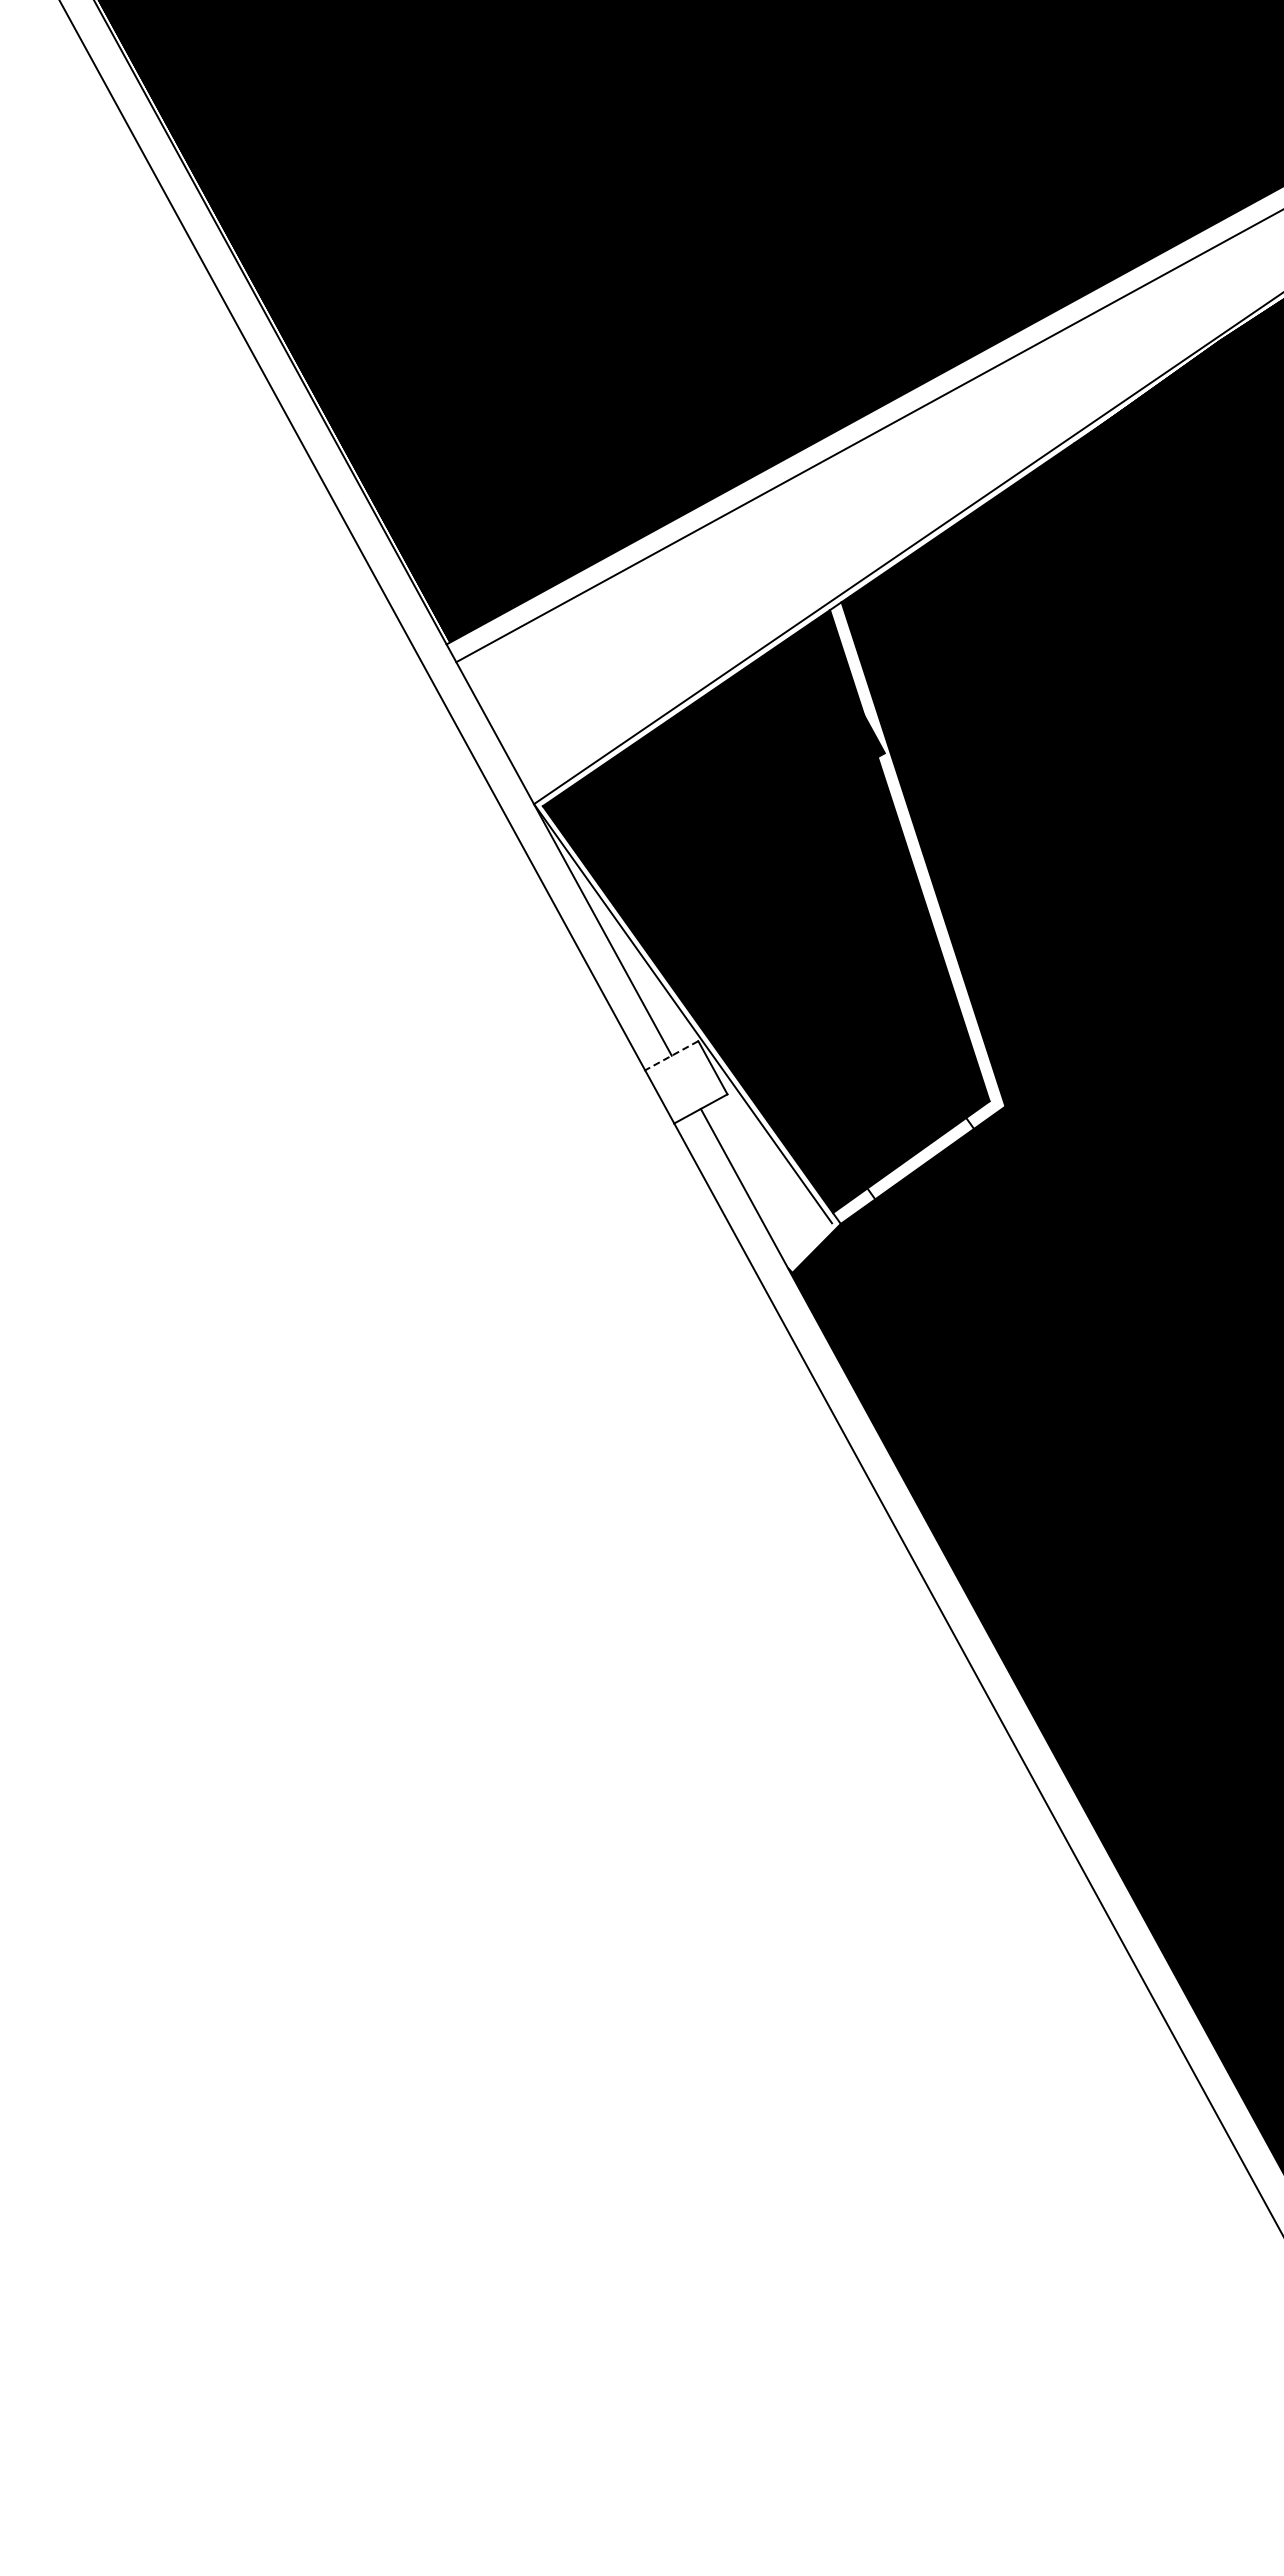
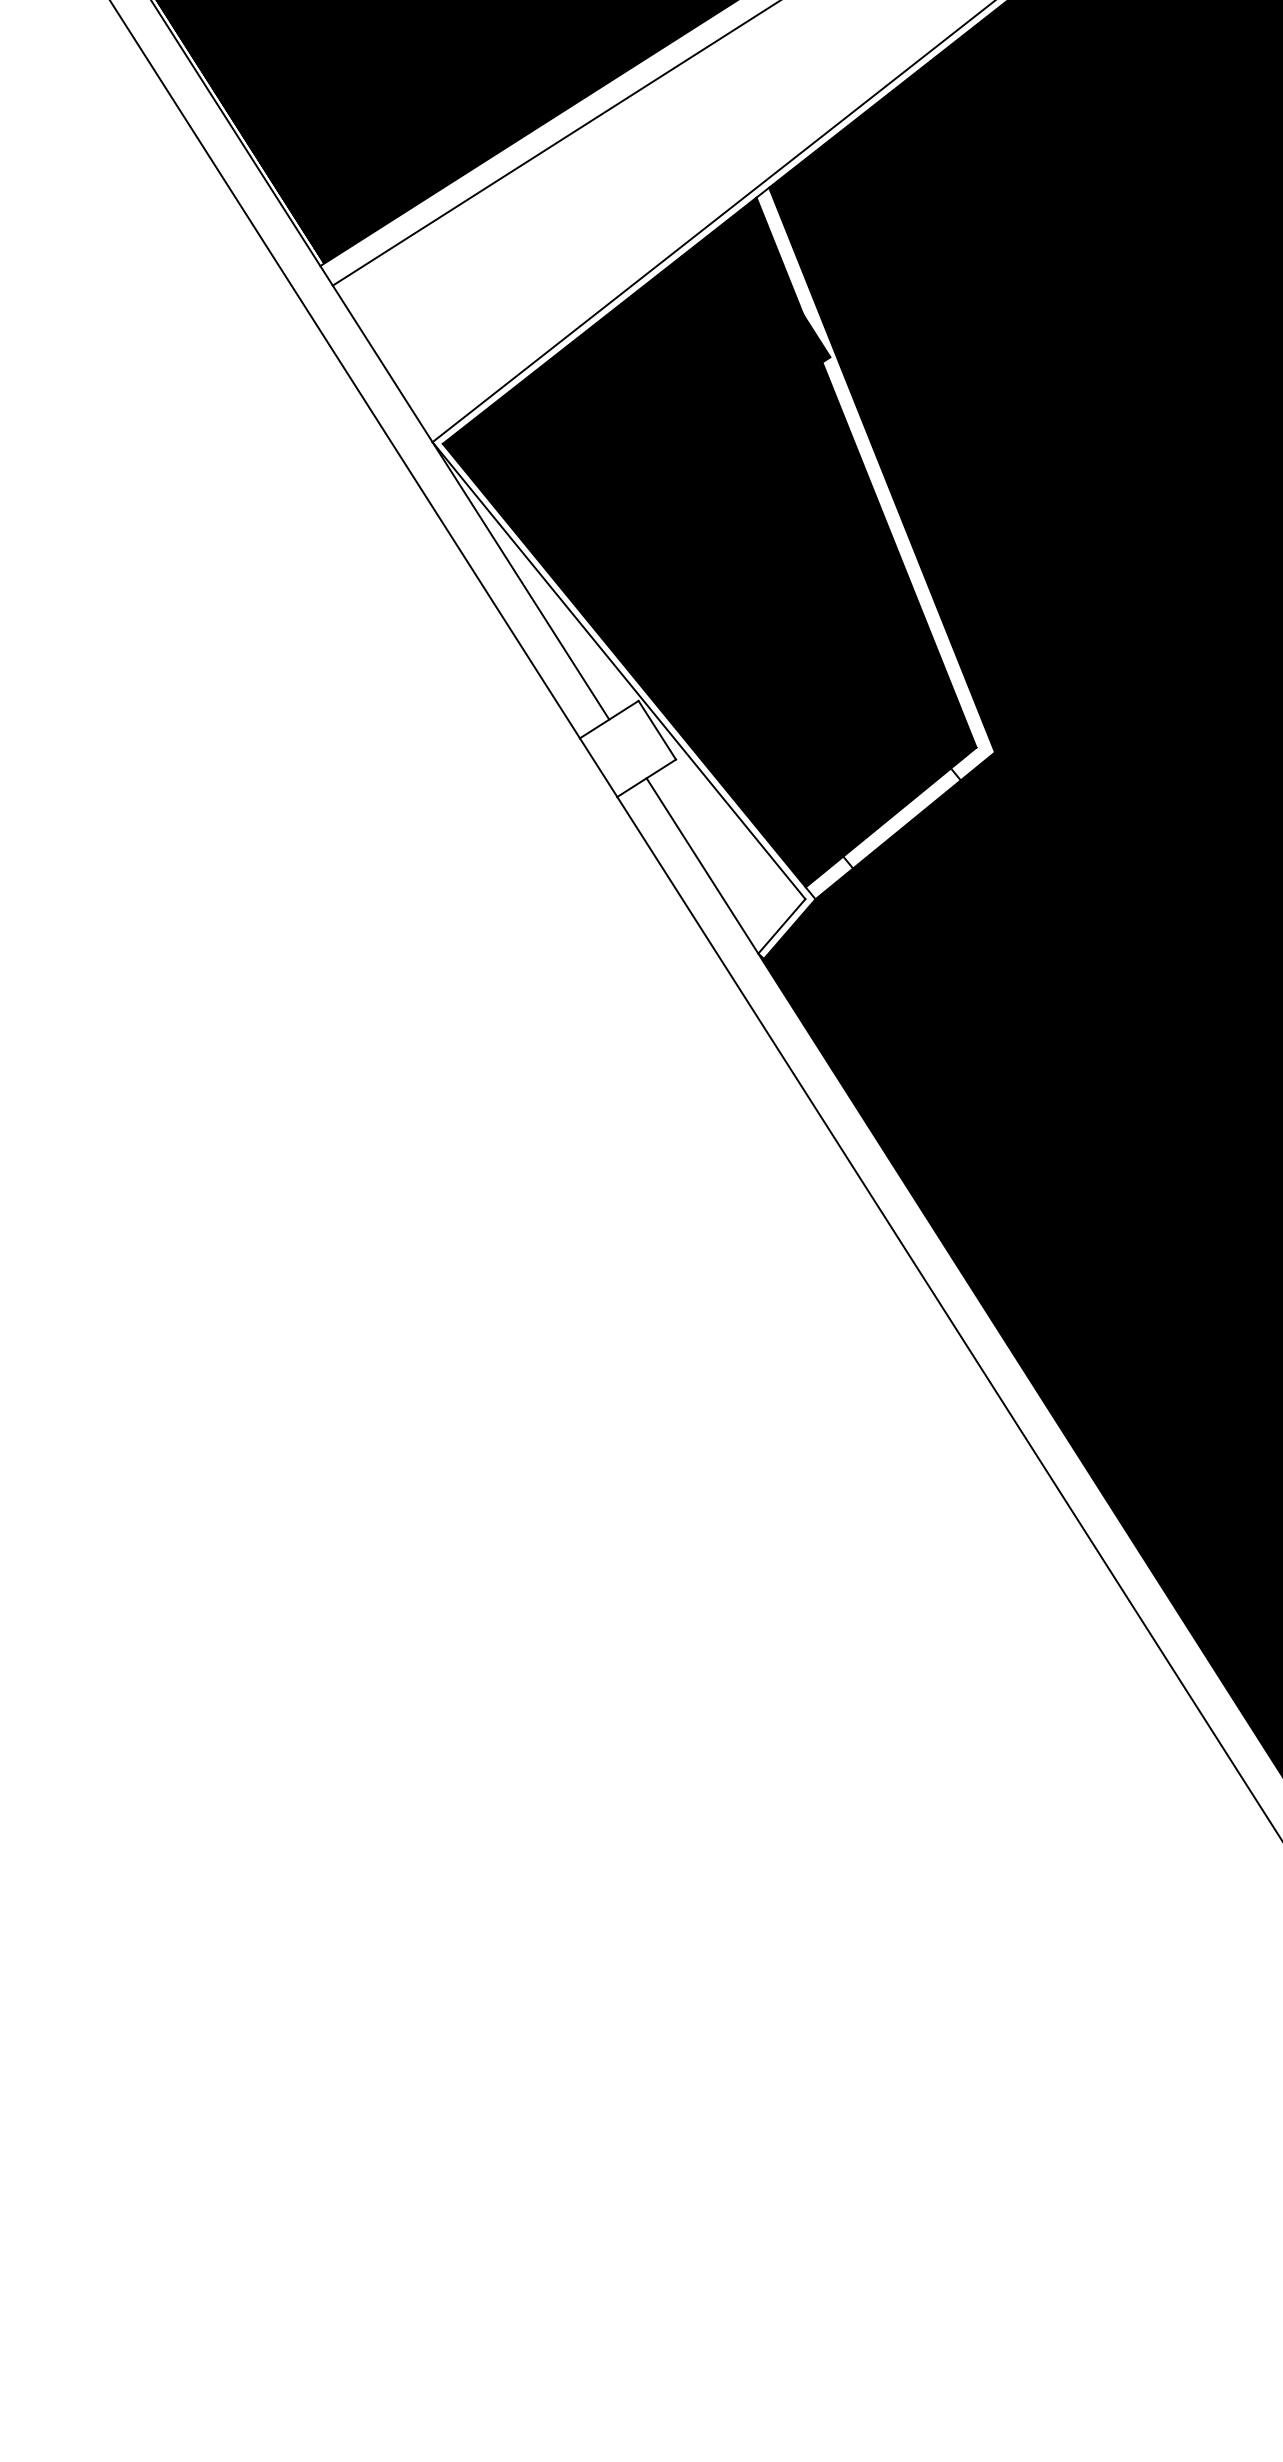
line: (671, 1055) -> (608, 719), dashed -> solid
line: (809, 1245) -> (781, 926), added

